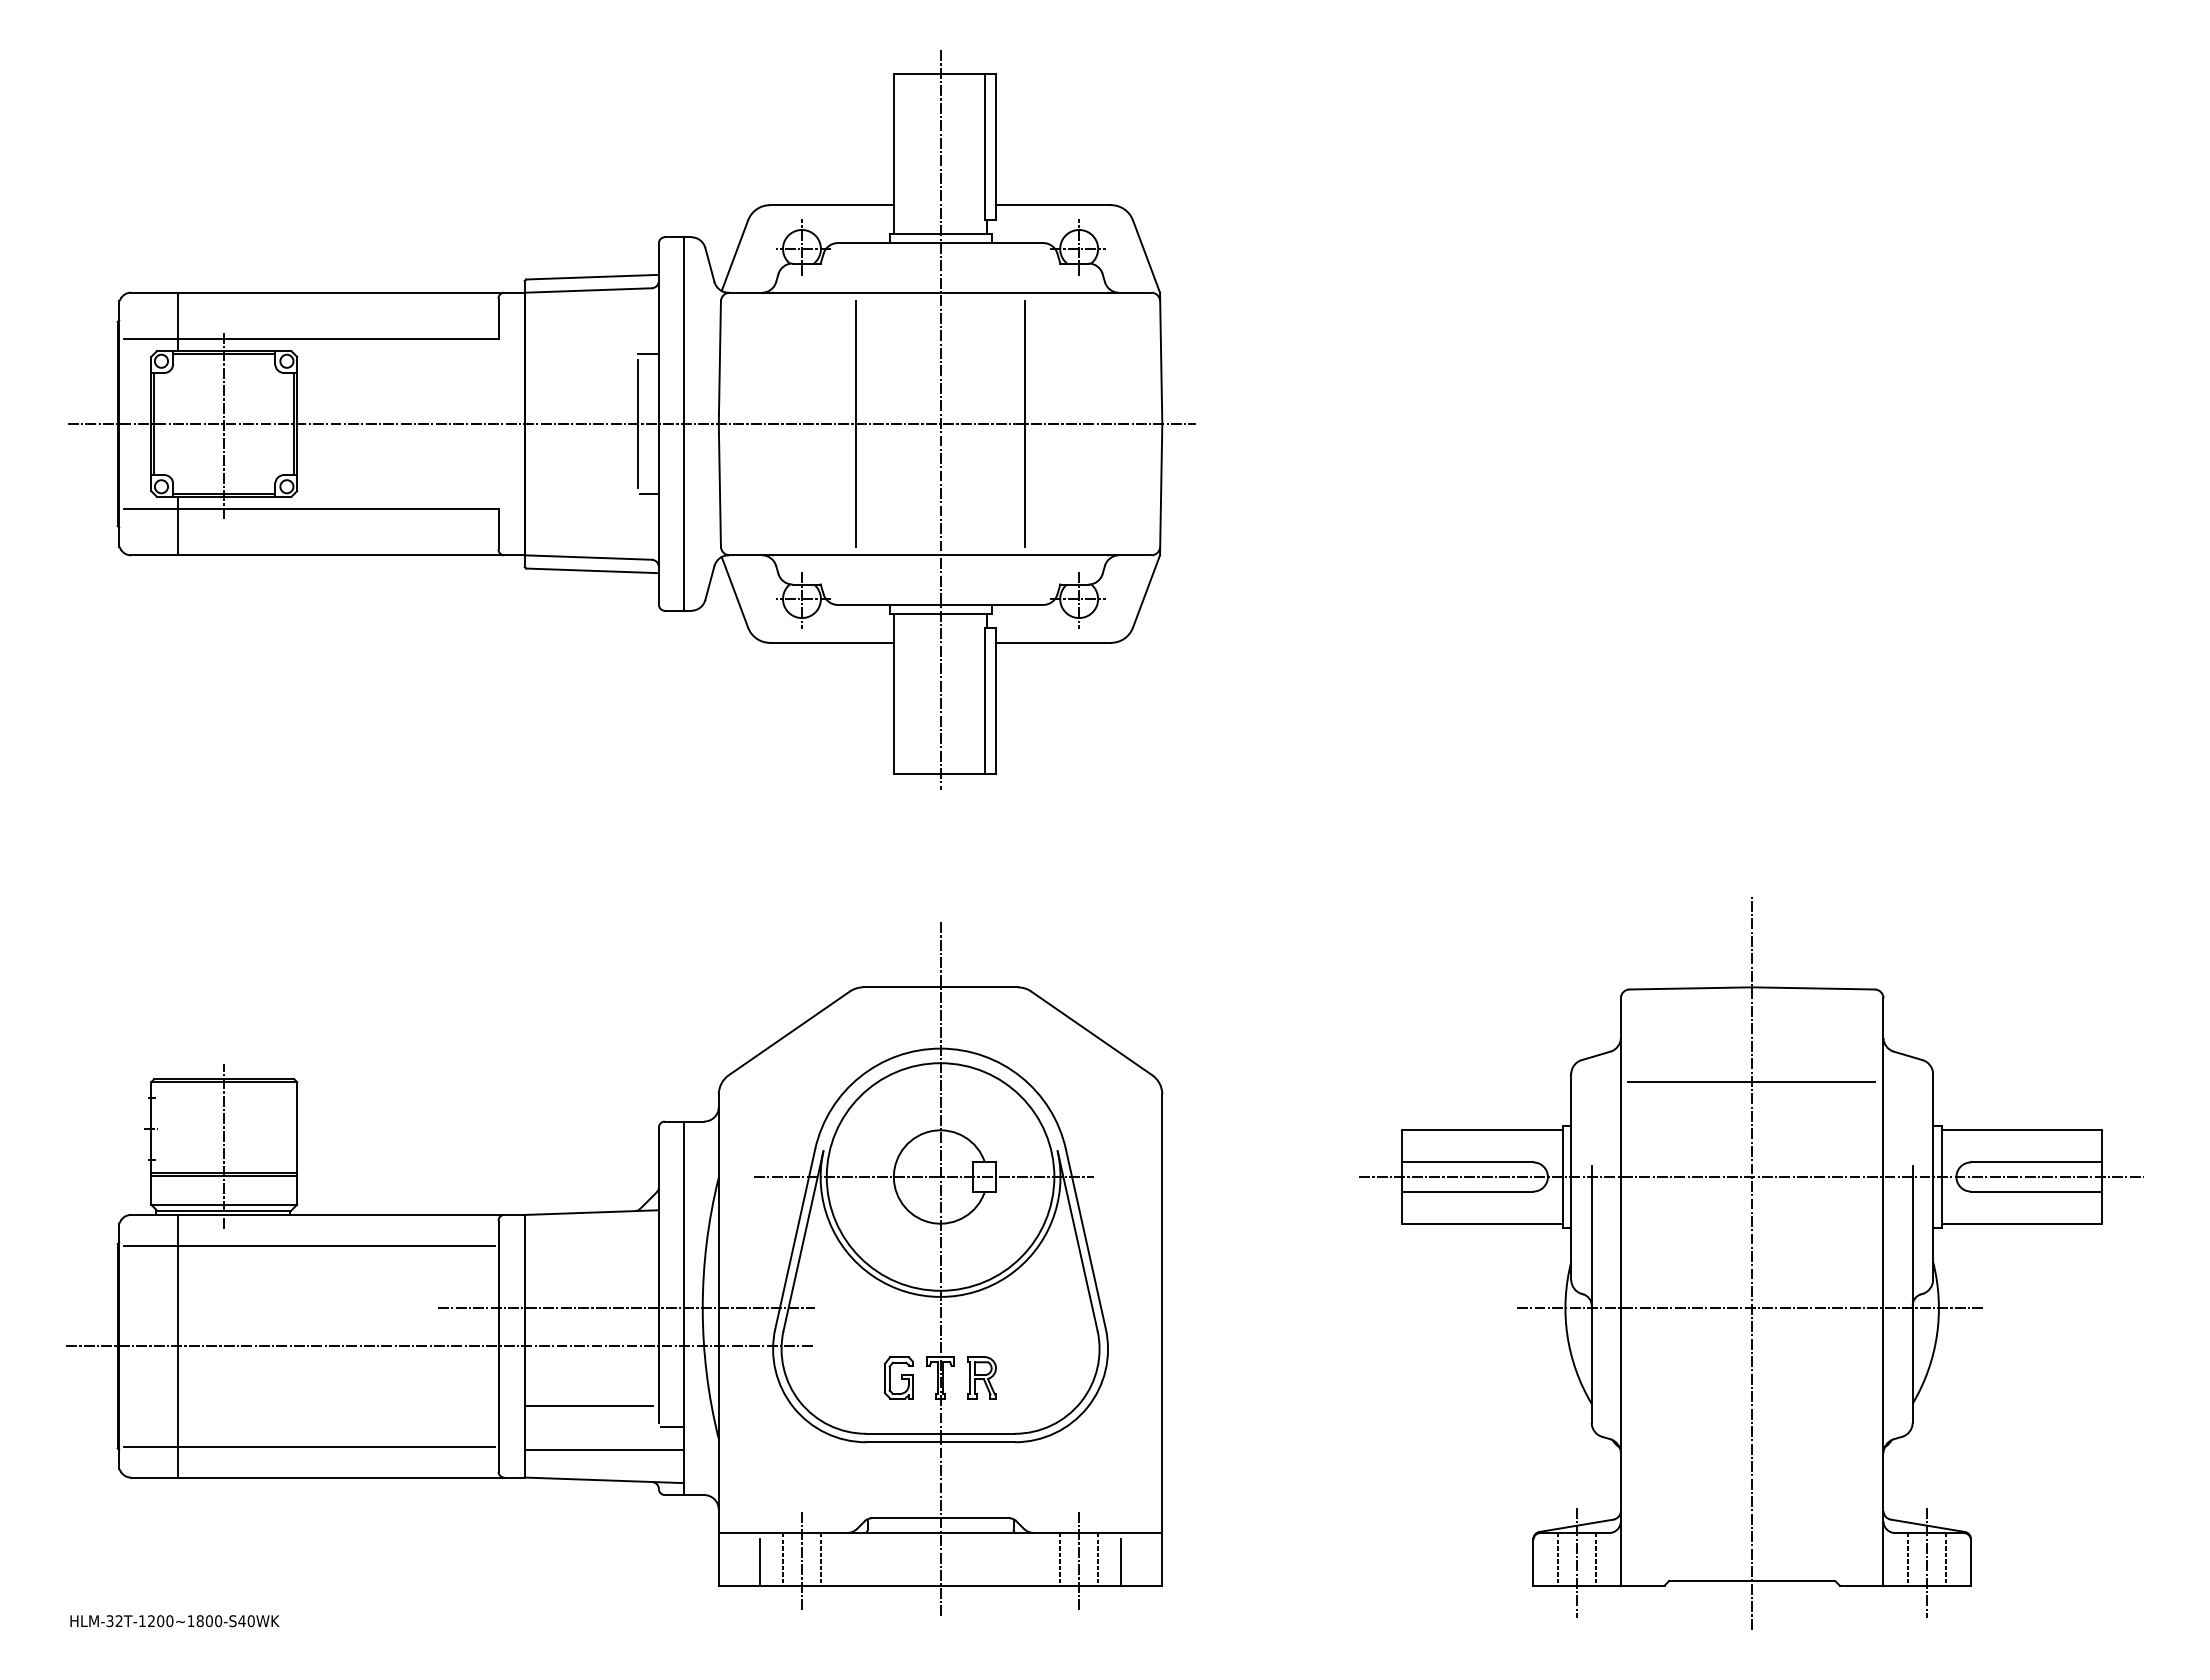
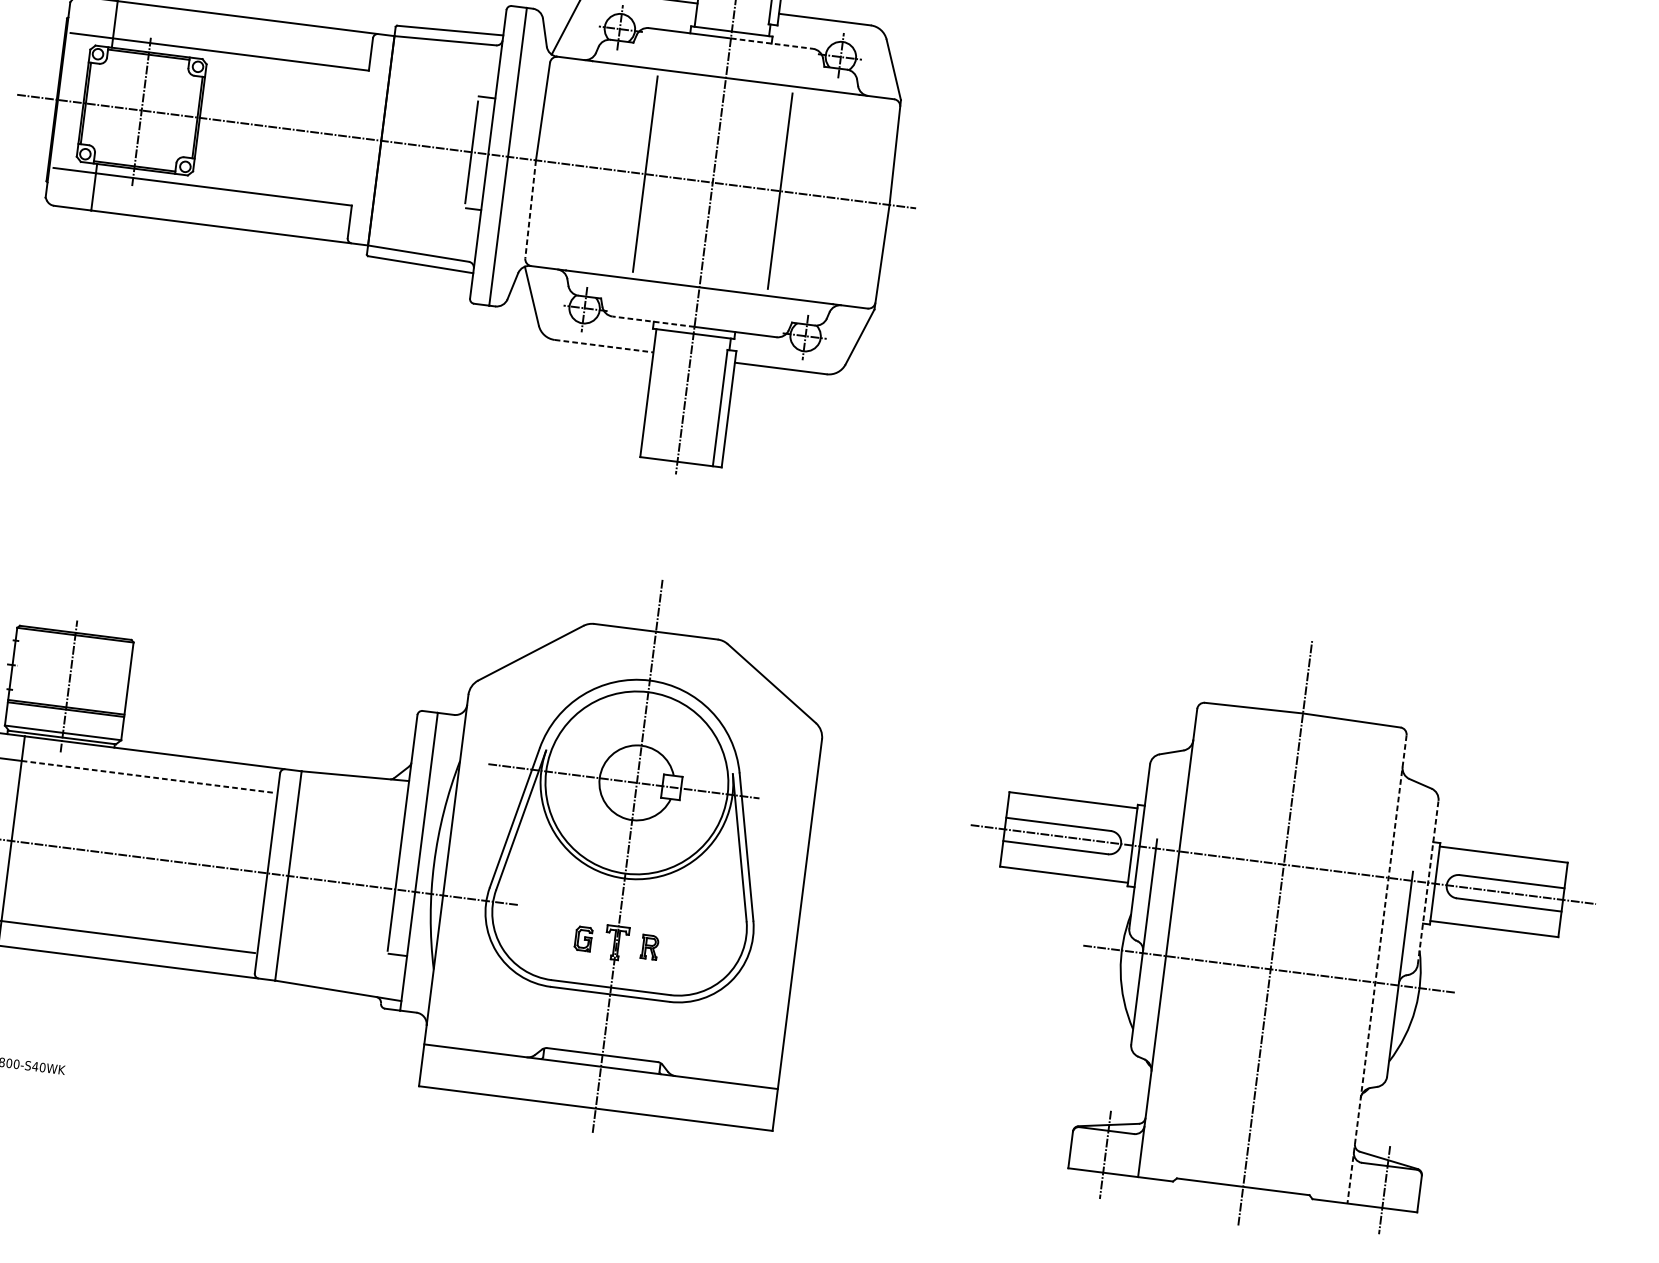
line: (992, 243) -> (772, 44), solid -> dashed
line: (719, 485) -> (530, 209), solid -> dashed
line: (888, 604) -> (653, 321), solid -> dashed
line: (831, 642) -> (603, 345), solid -> dashed
line: (1751, 1082) -> (1292, 789), removed
line: (1933, 1177) -> (1428, 883), solid -> dashed
line: (336, 1245) -> (148, 776), solid -> dashed
line: (1883, 1291) -> (1377, 969), solid -> dashed
line: (626, 1308) -> (373, 856), removed
part: (898, 1377) -> (583, 938), size x0.7
part: (981, 1377) -> (649, 946), size x0.7
line: (588, 1406) -> (333, 930), removed
line: (603, 1449) -> (340, 966), removed
line: (783, 1559) -> (473, 1072), removed
line: (820, 1559) -> (502, 1075), removed
line: (1060, 1559) -> (694, 1099), removed
line: (1098, 1559) -> (724, 1103), removed
line: (1558, 1559) -> (1091, 1150), removed
line: (1596, 1559) -> (1121, 1153), removed
line: (1908, 1559) -> (1370, 1185), removed
line: (1946, 1559) -> (1400, 1189), removed
line: (1079, 1560) -> (709, 1102), removed
line: (801, 1561) -> (487, 1075), removed
line: (759, 1562) -> (453, 1071), removed
line: (1121, 1562) -> (742, 1108), removed

